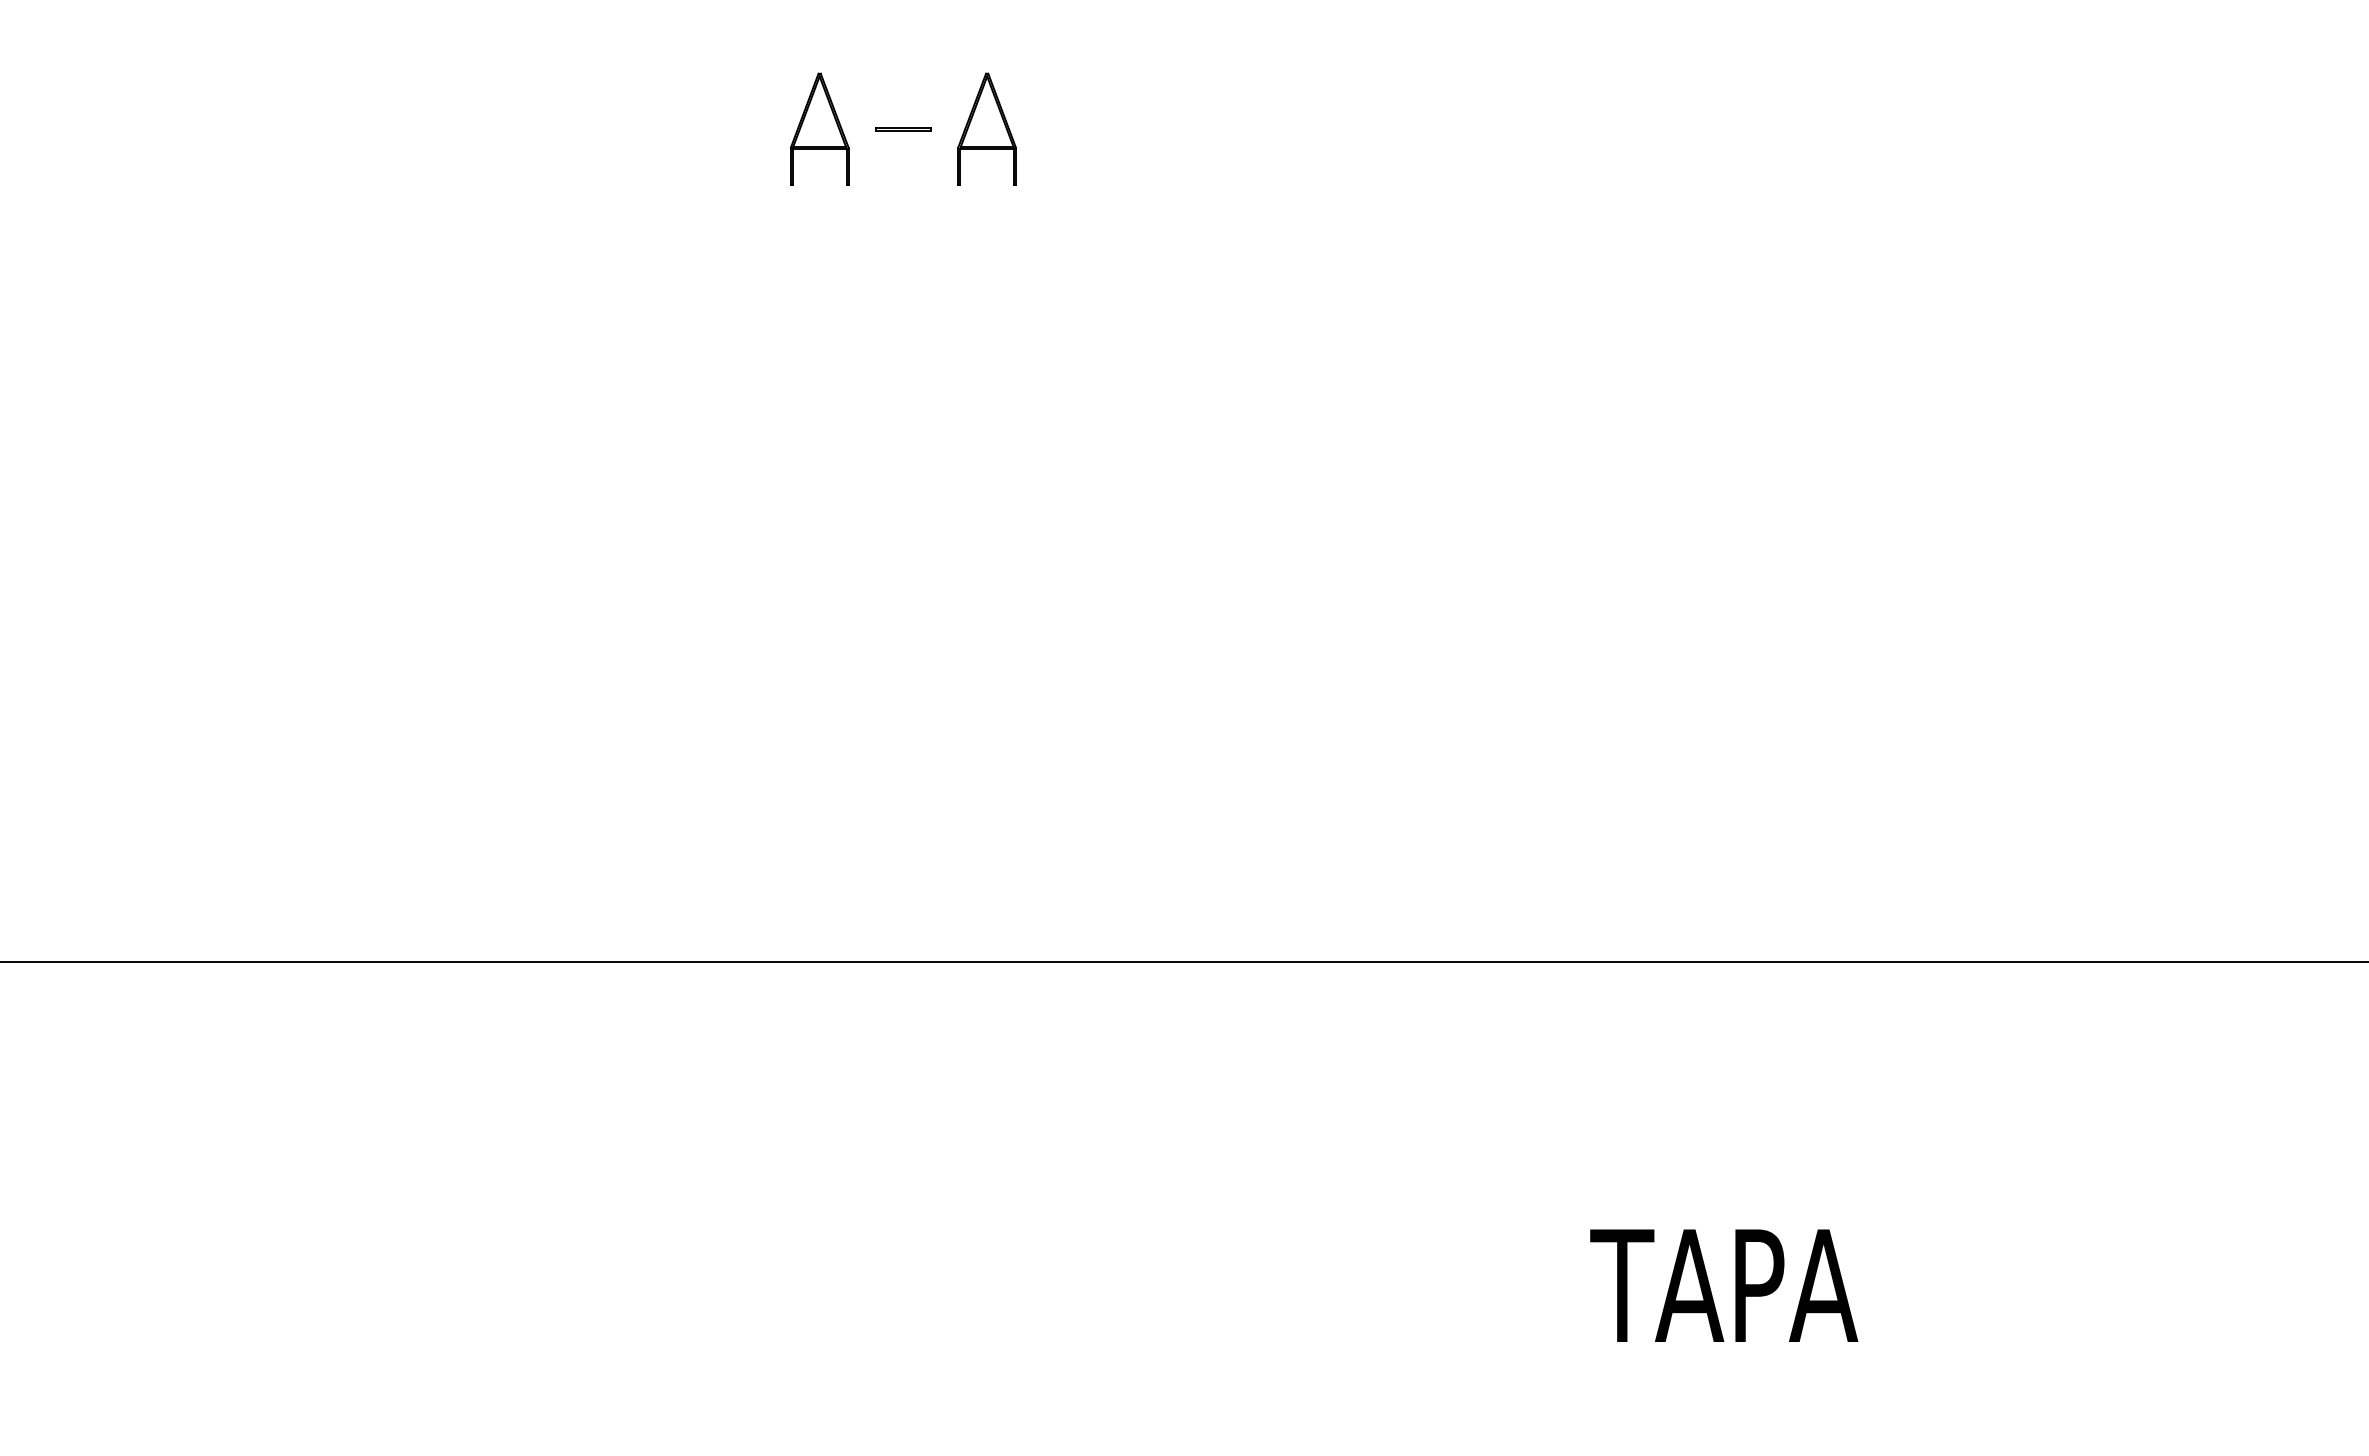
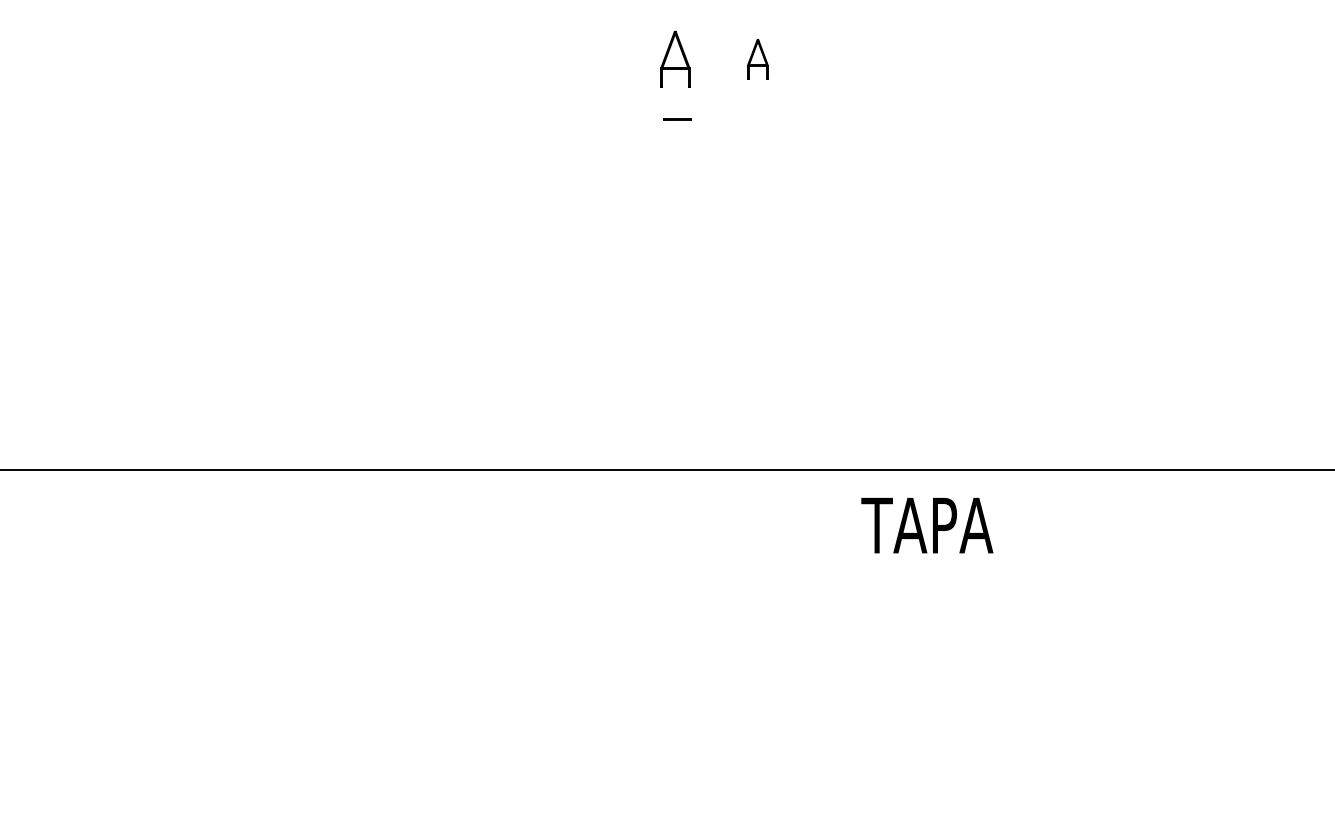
part: (986, 127) -> (757, 58), size x0.7
line: (903, 129) -> (677, 119), moved
text: (1724, 1285) -> (927, 525), moved

